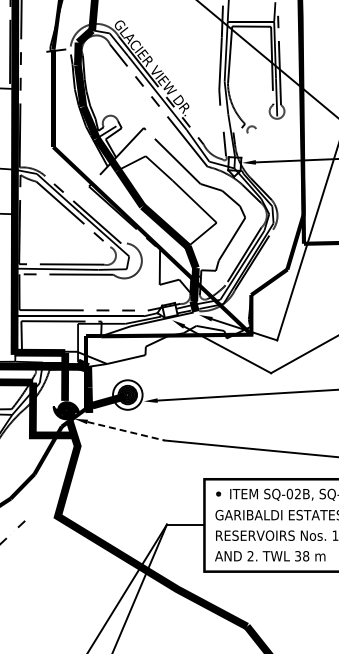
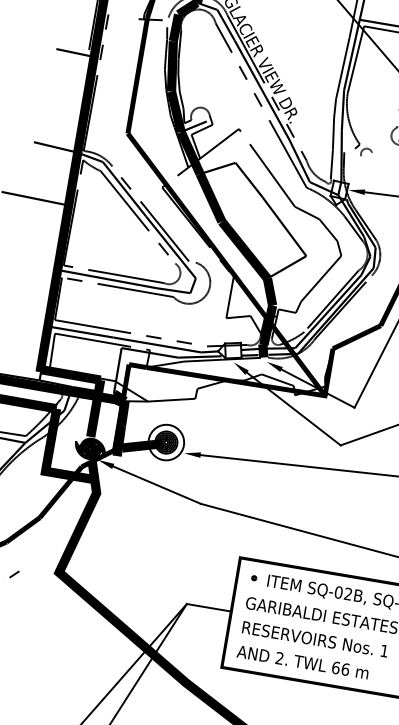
line: (221, 118) -> (332, 133), added
line: (126, 431) -> (157, 485), dashed -> solid
text: (302, 556) -> (341, 669), 38 -> 66

